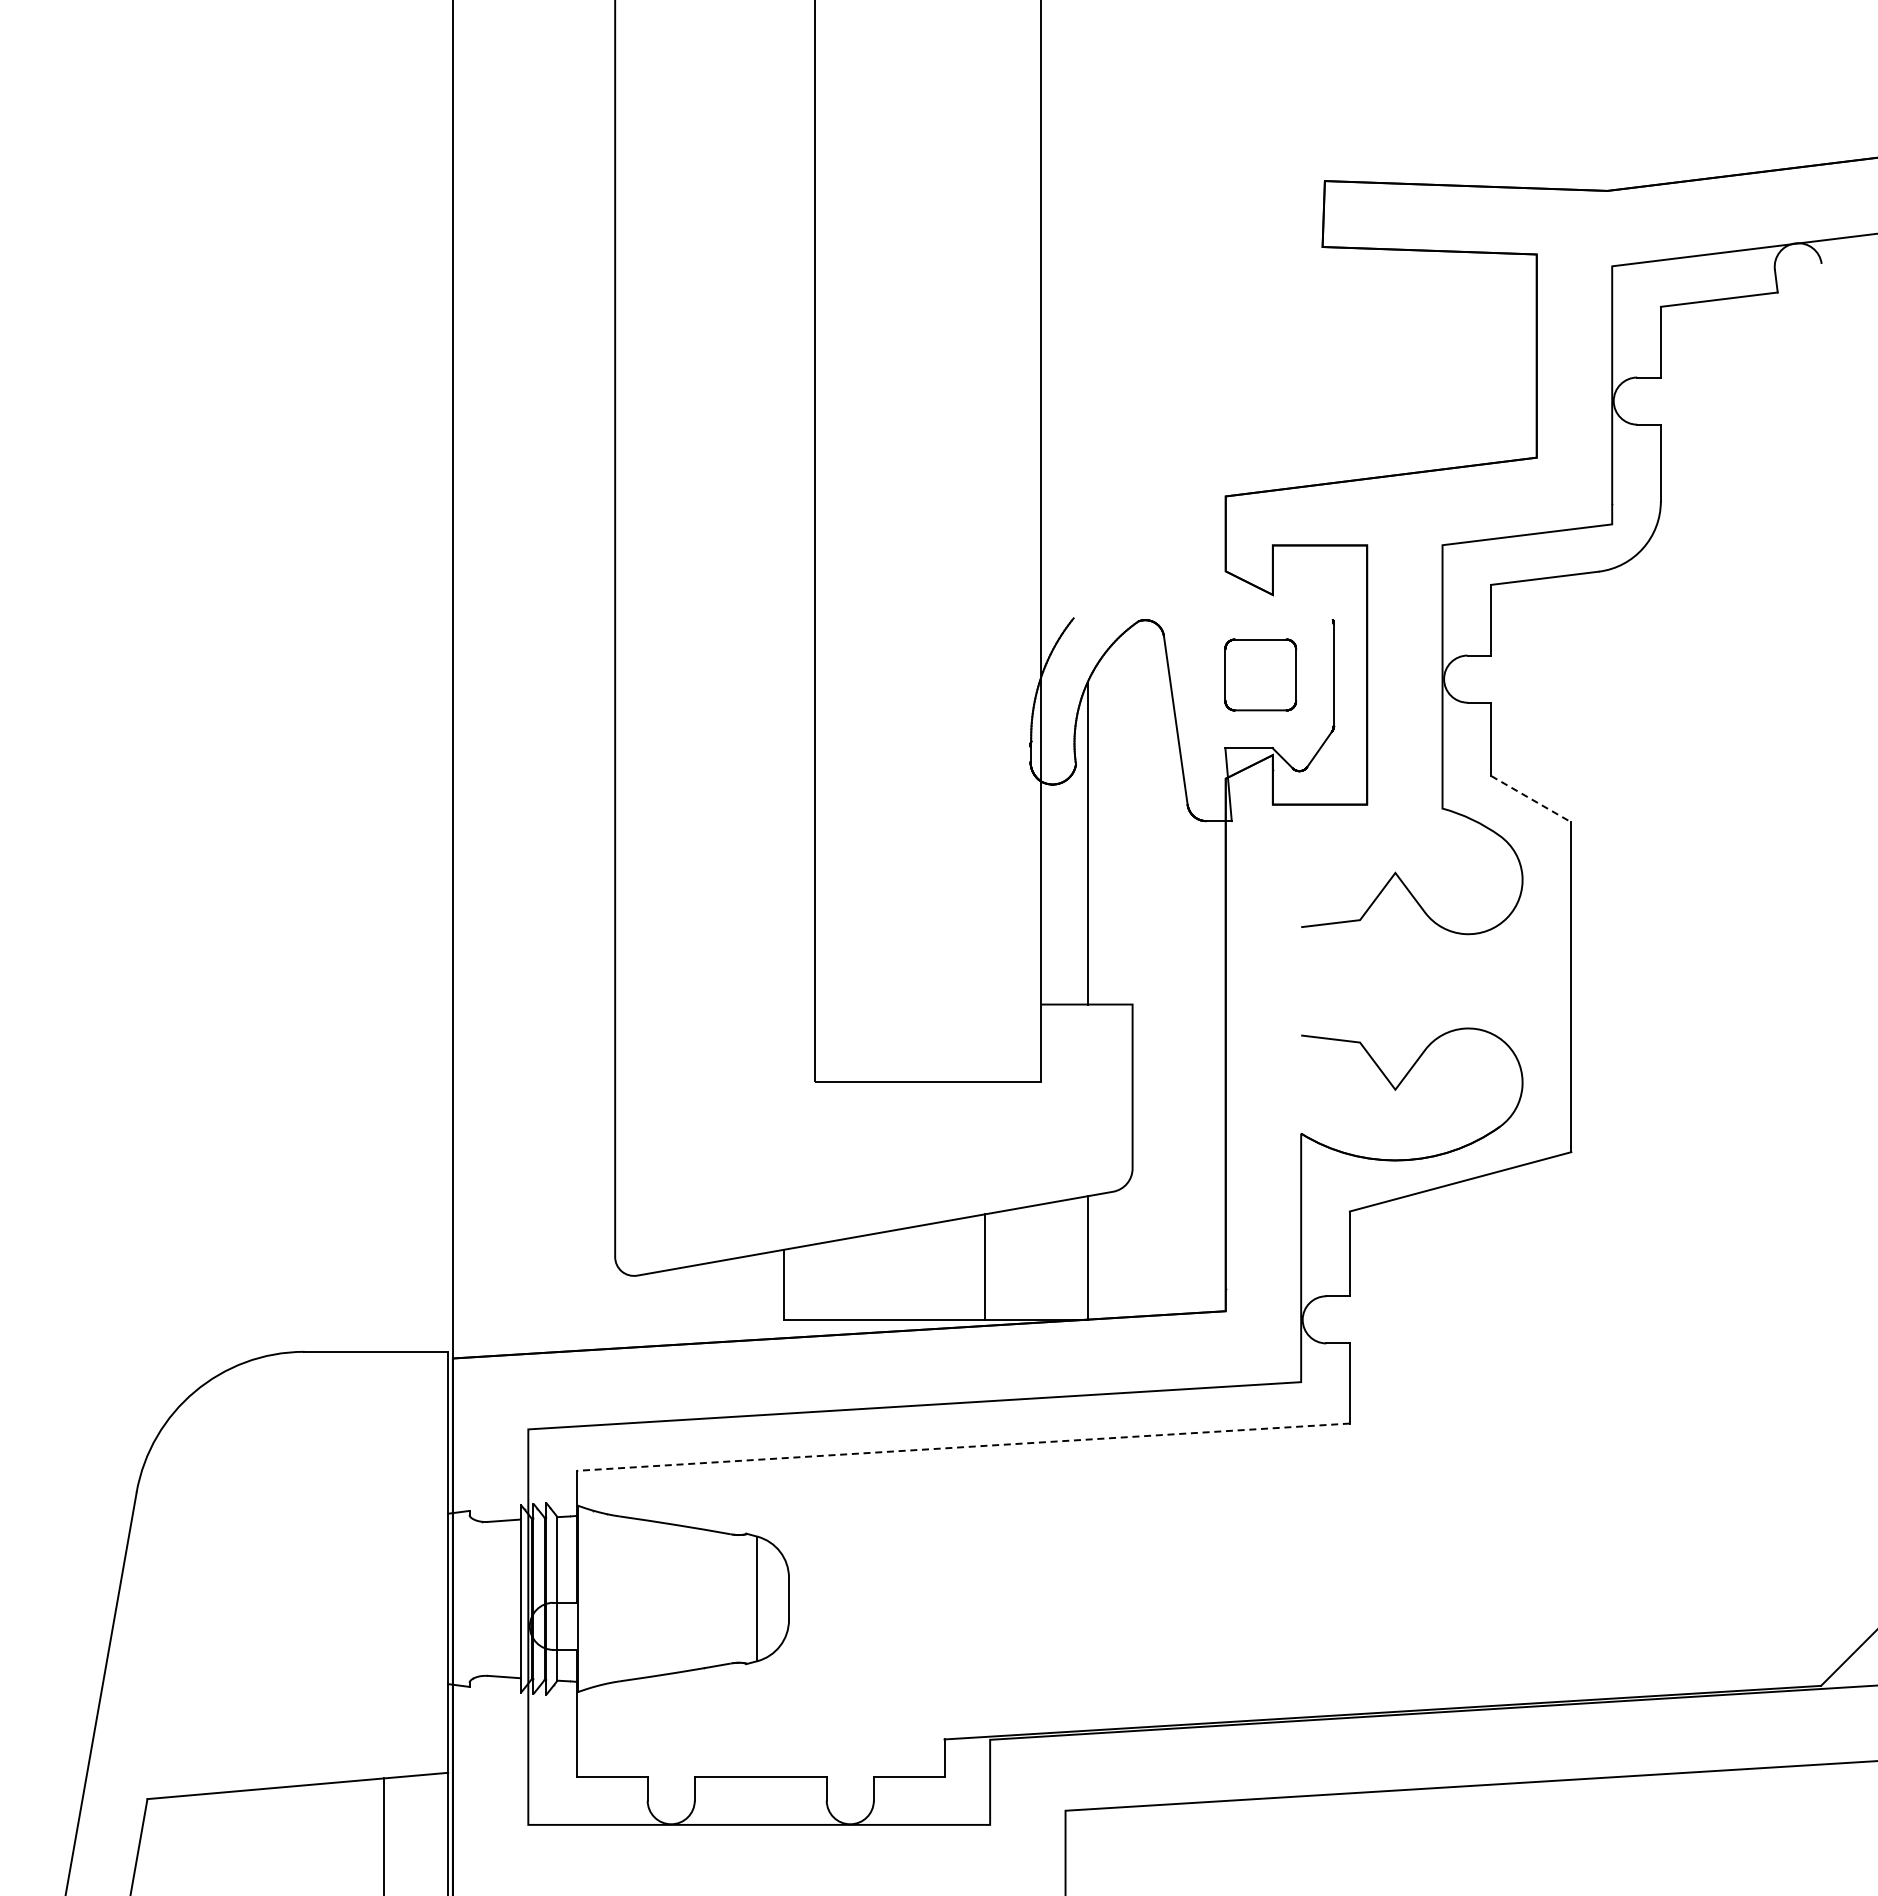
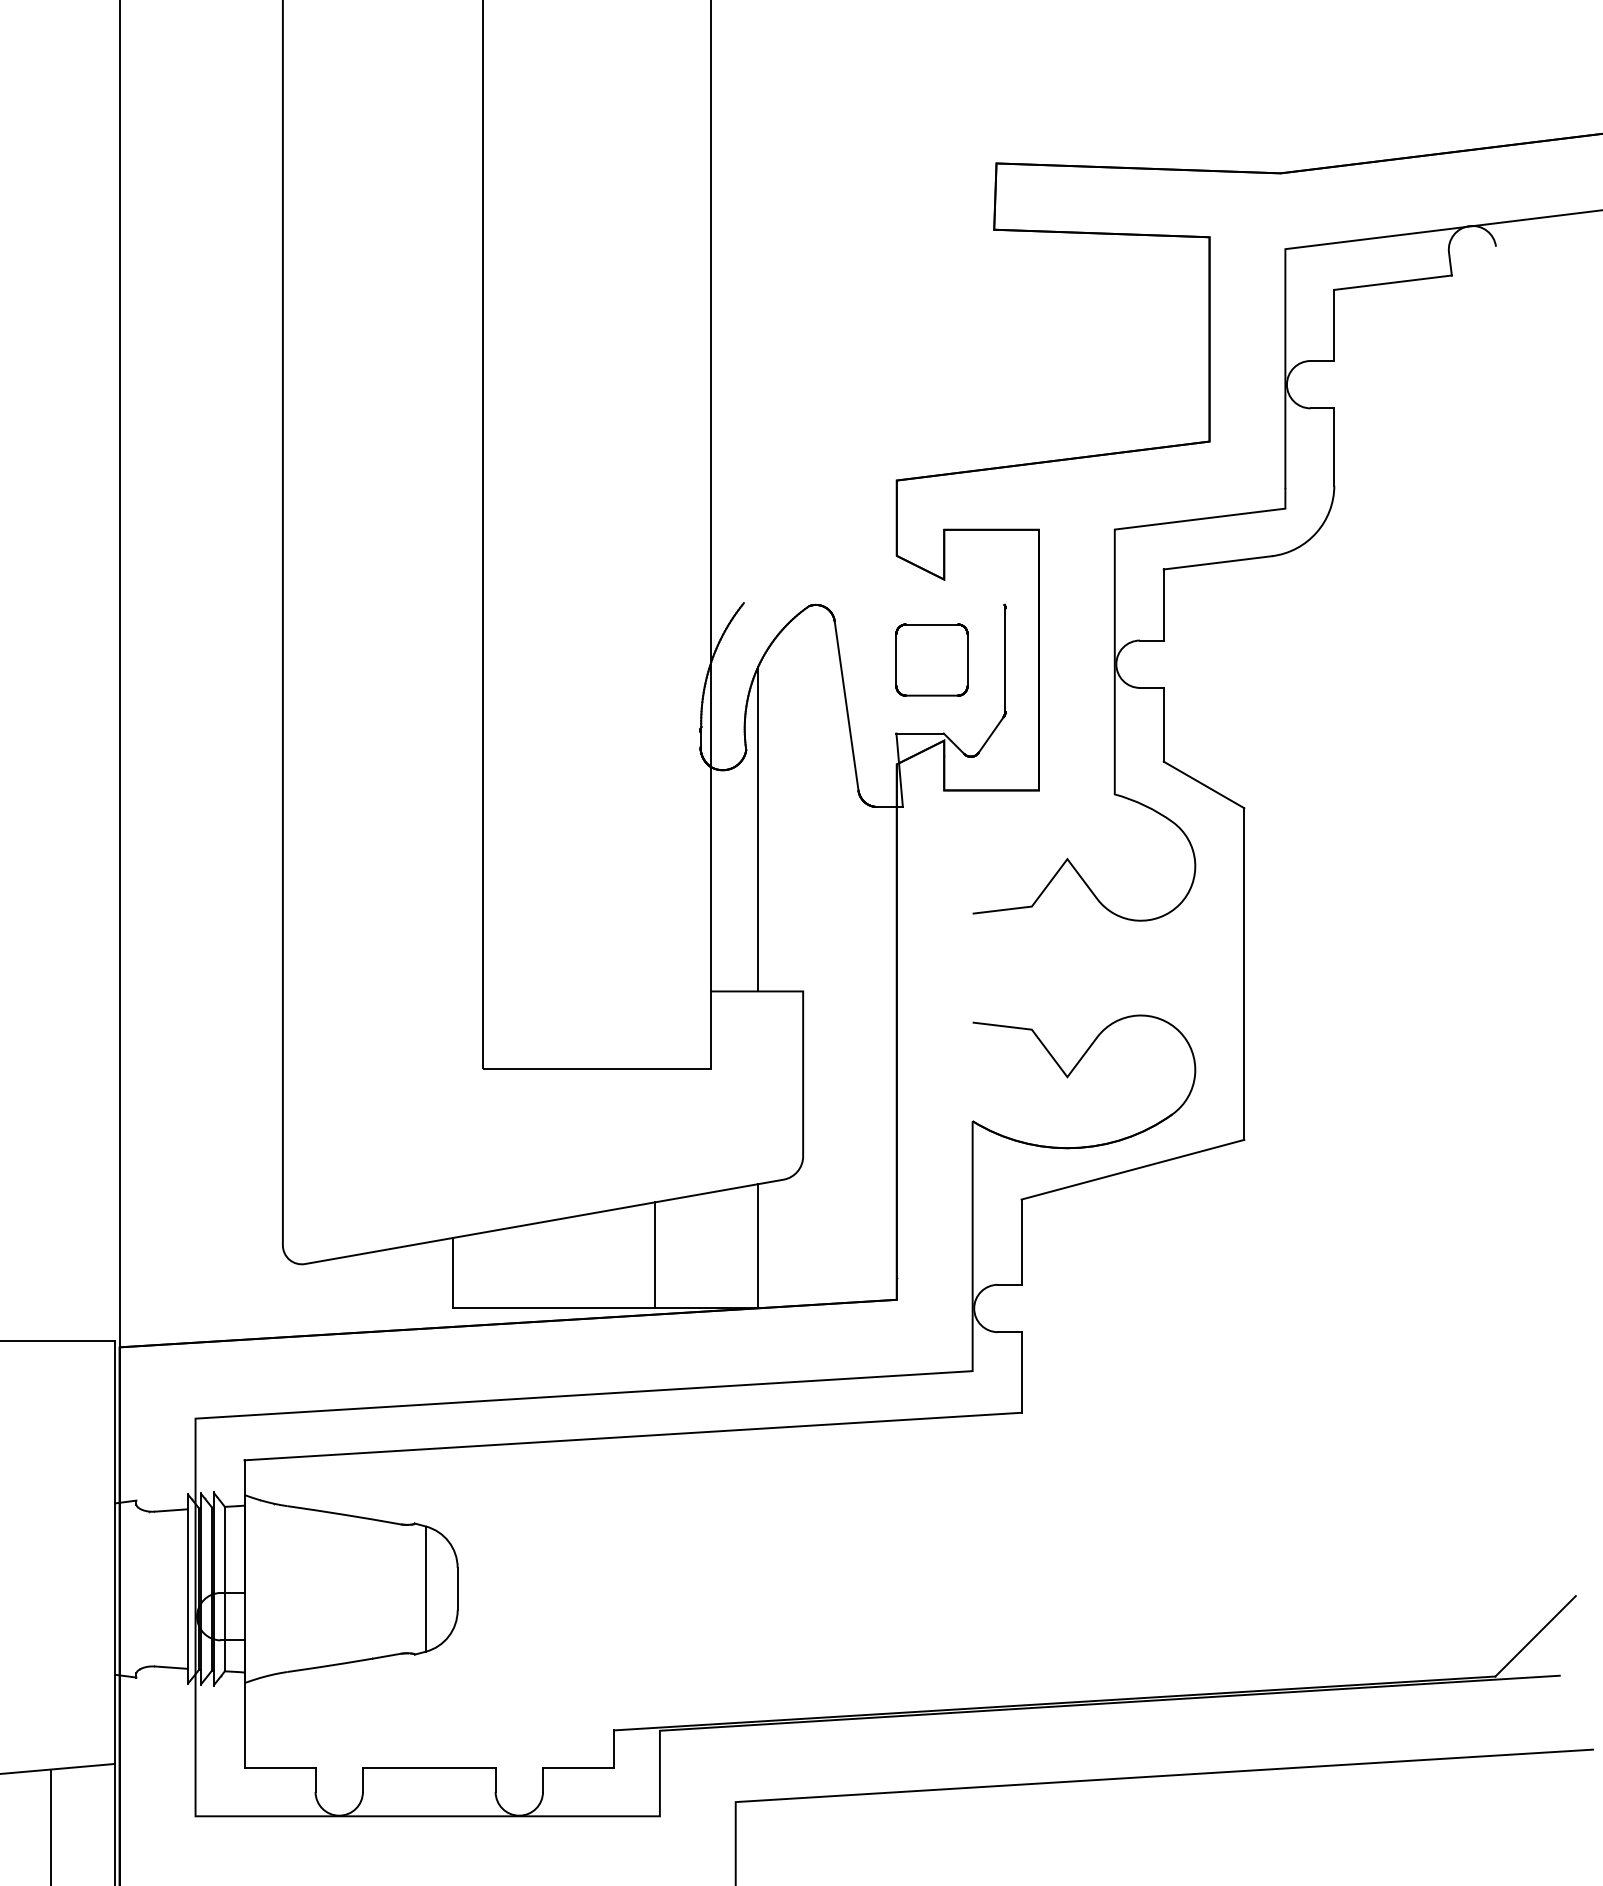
line: (1531, 799) -> (1204, 785), dashed -> solid
line: (962, 1447) -> (632, 1436), dashed -> solid

